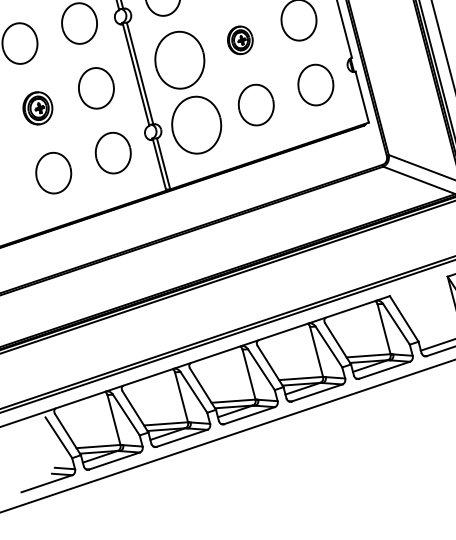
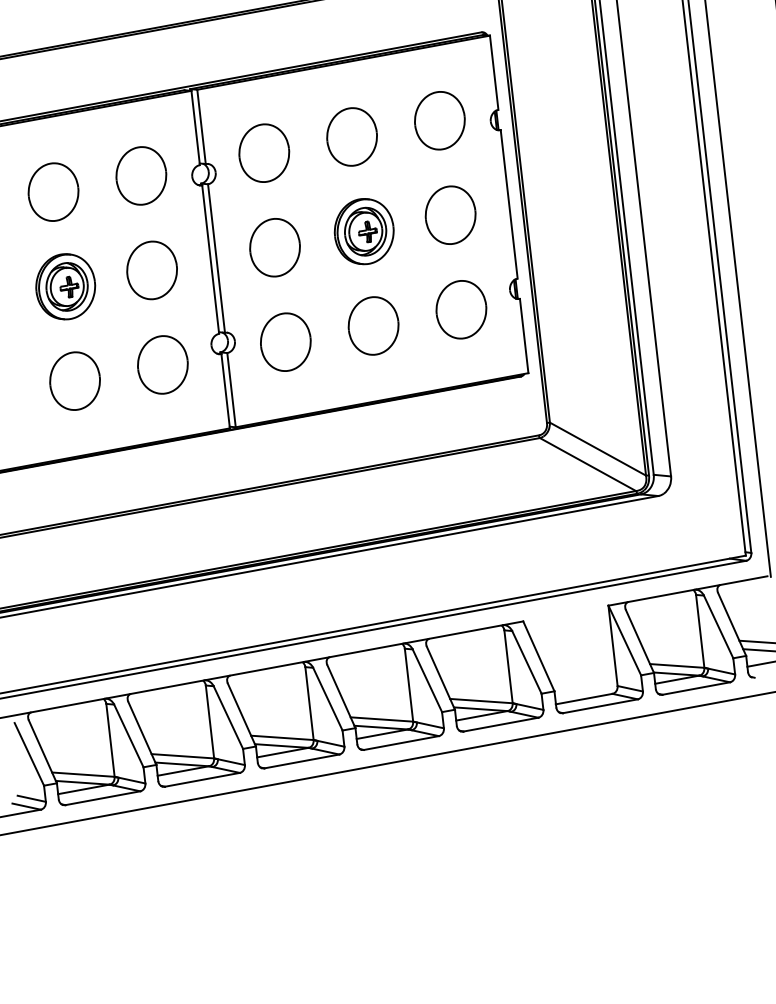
part: (239, 40) -> (363, 231), size x1.67
part: (179, 60) -> (274, 247), size x0.71
part: (37, 108) -> (65, 286), size x1.43
part: (196, 124) -> (285, 341), size x0.71

